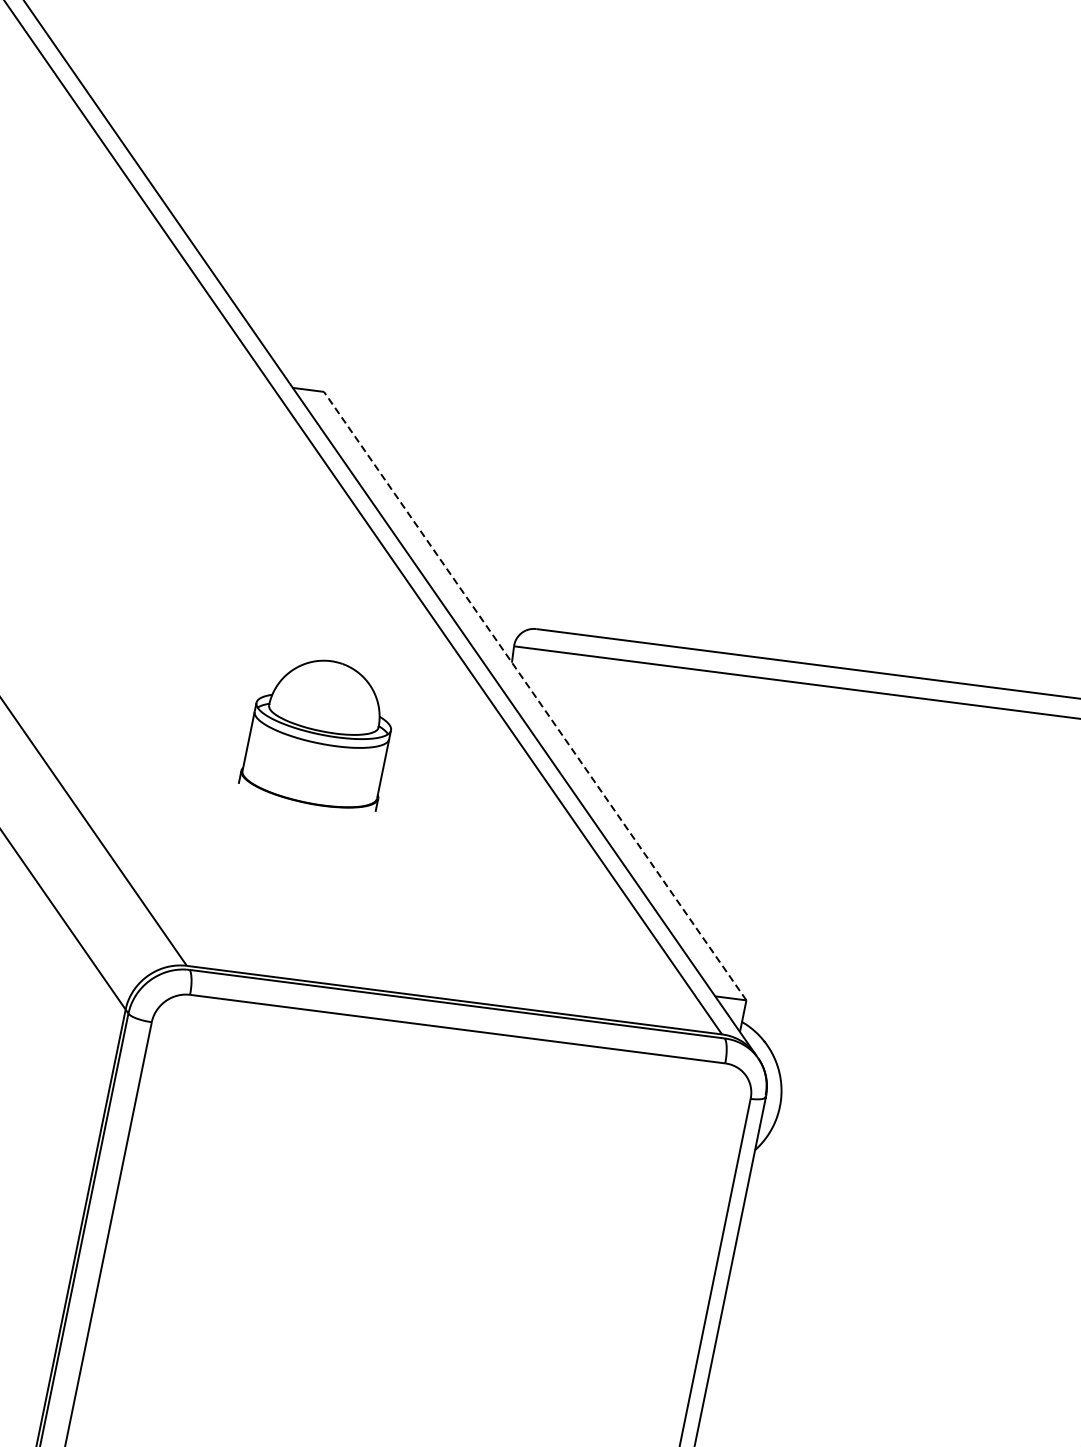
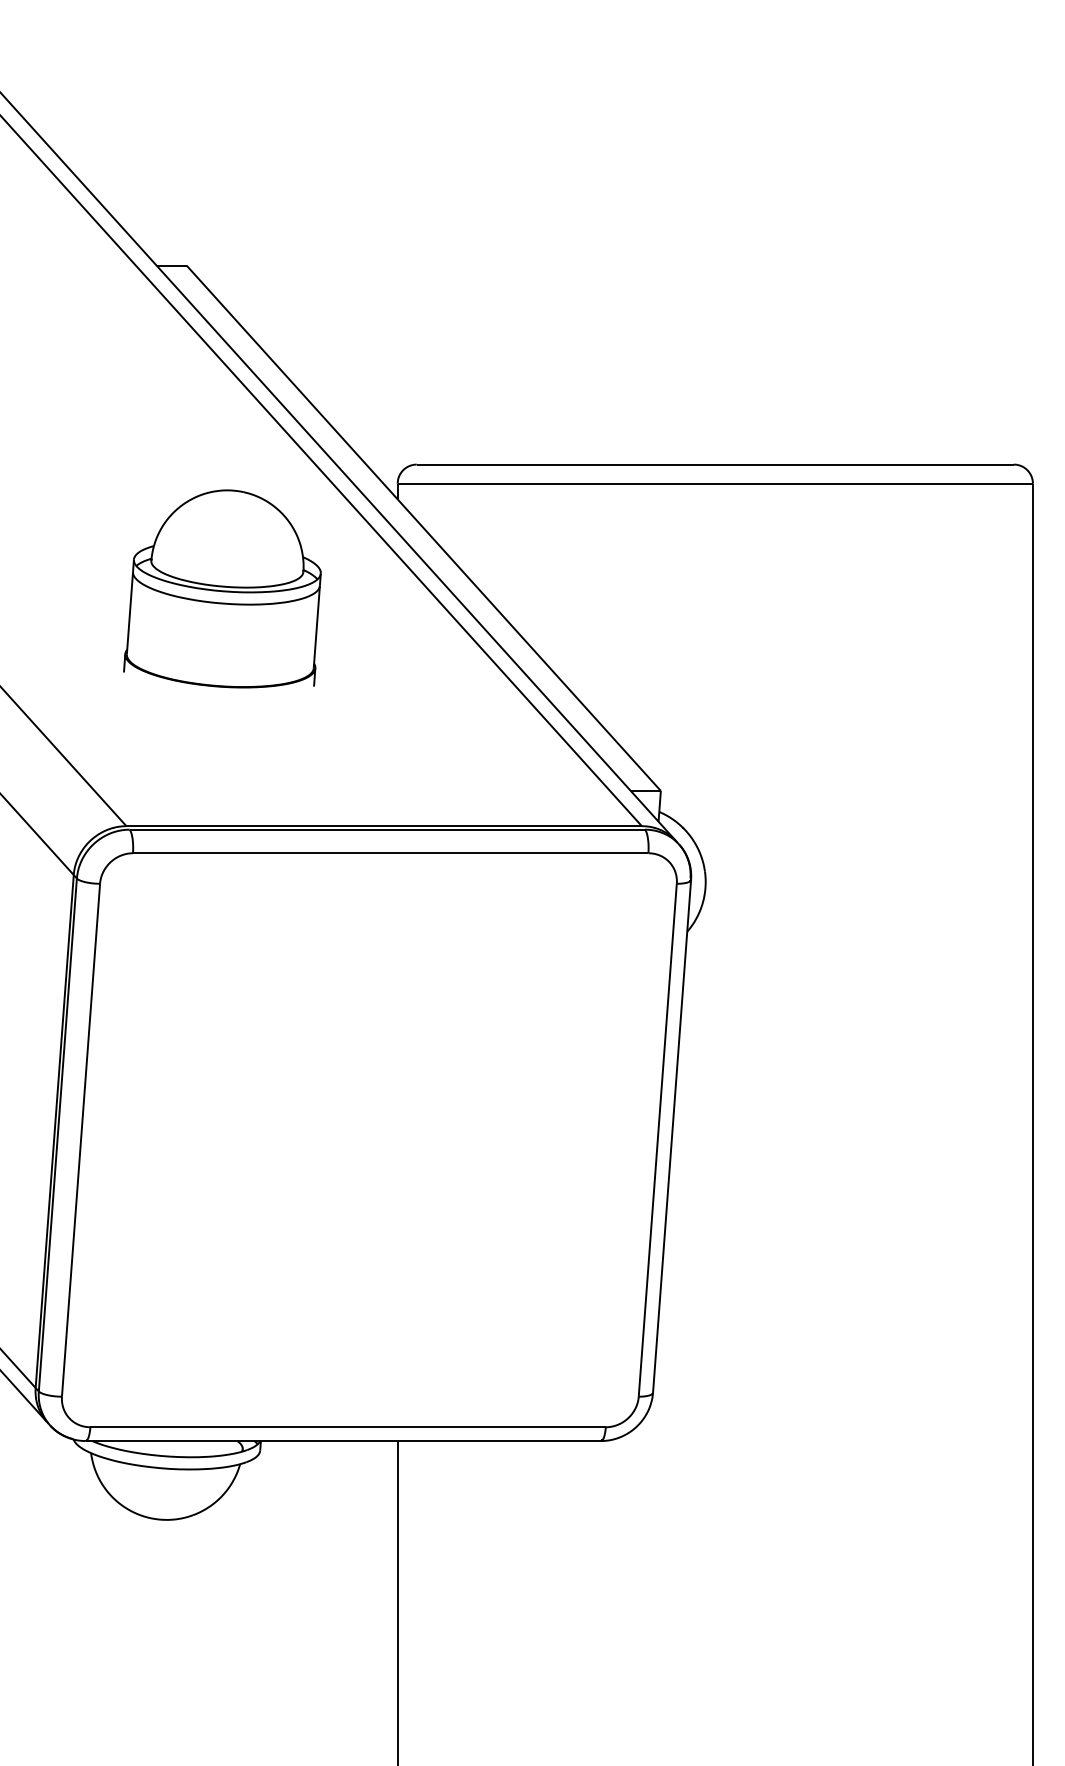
line: (534, 696) -> (423, 528), dashed -> solid
part: (318, 731) -> (222, 588), size x1.43

